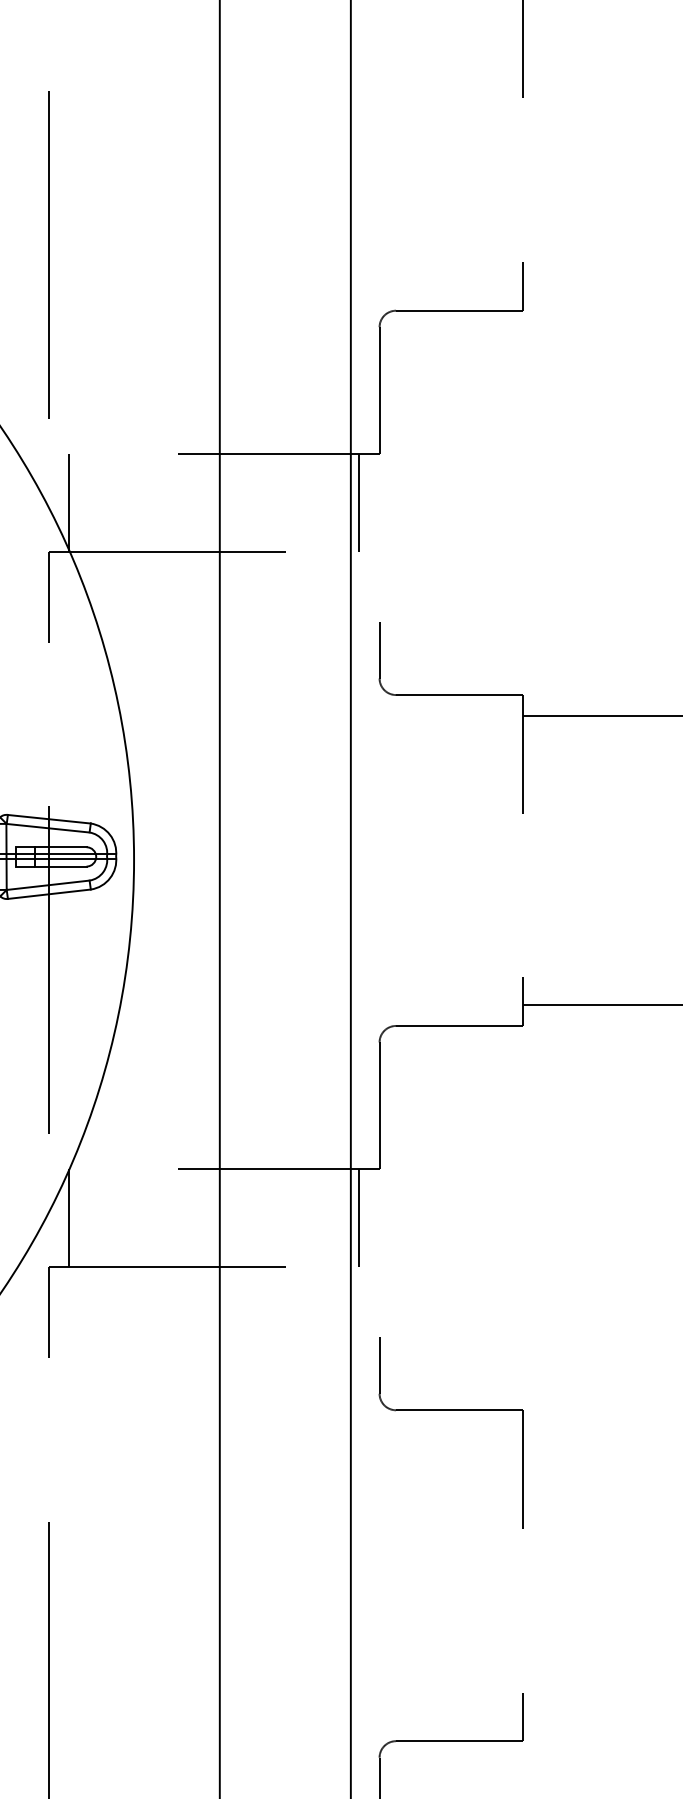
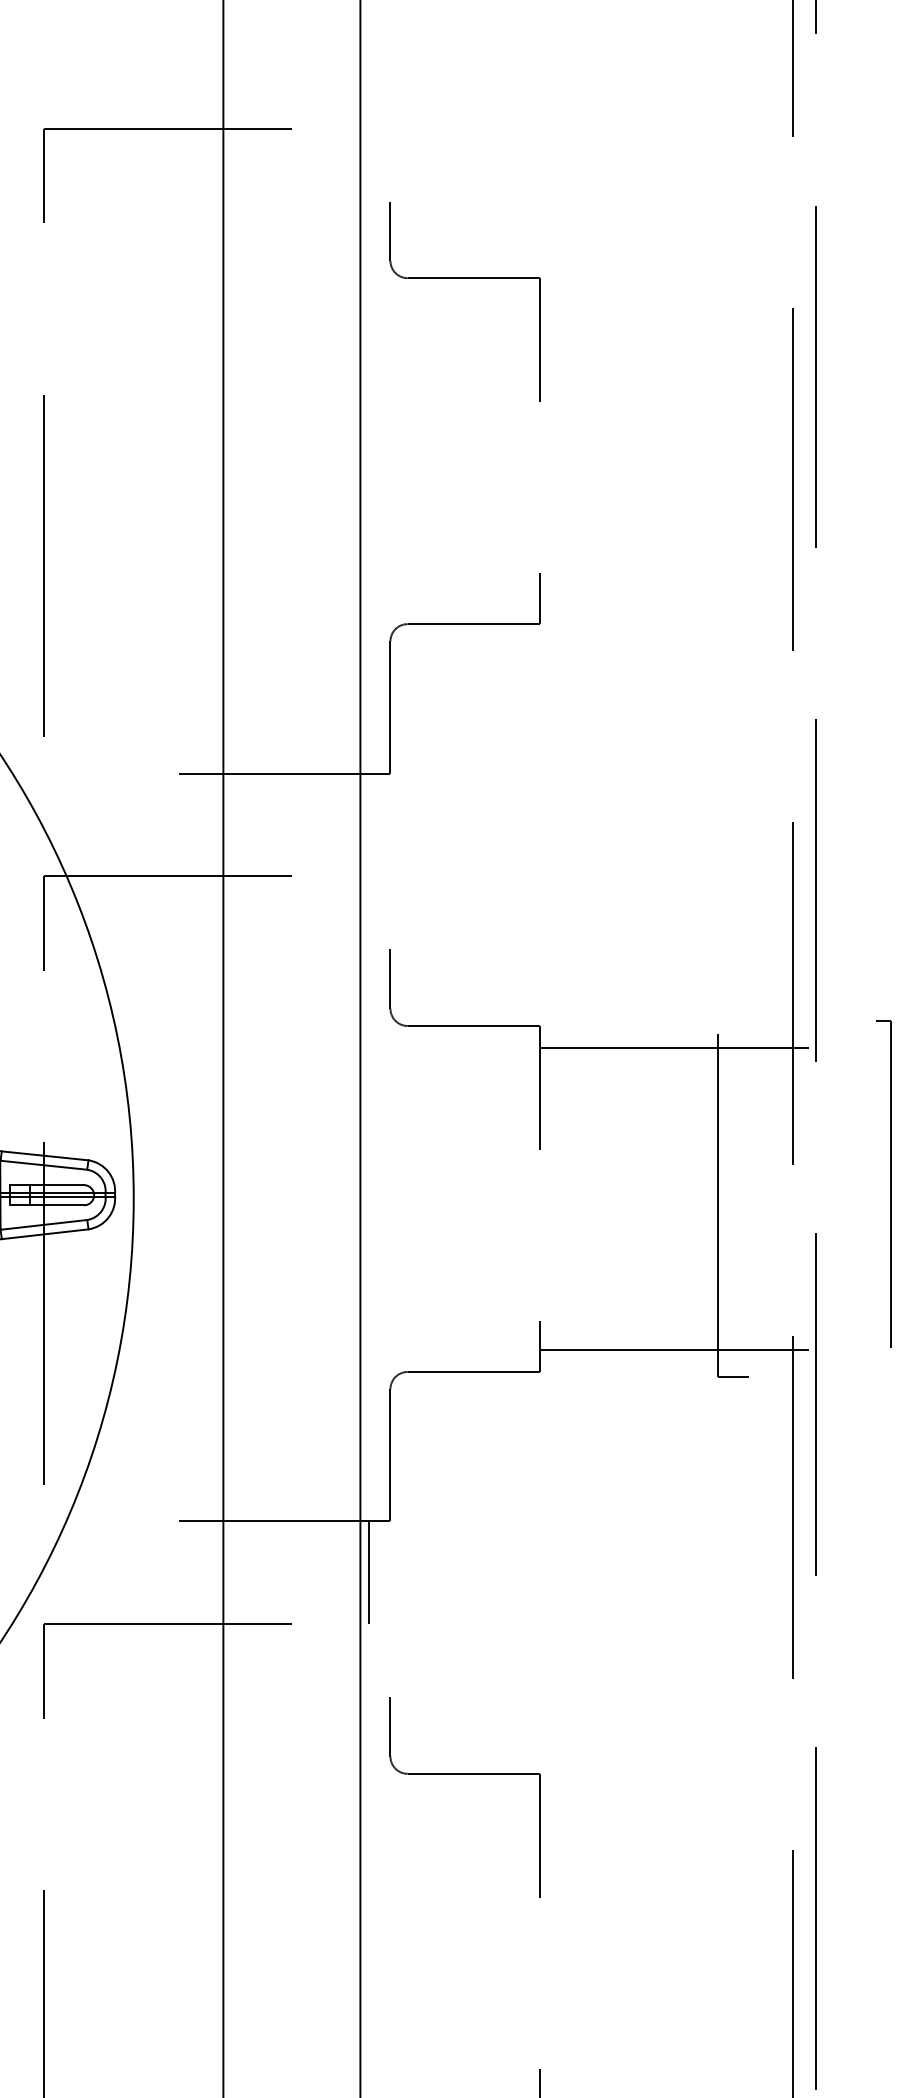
line: (69, 502) -> (66, 824), removed
line: (358, 502) -> (368, 824), removed
line: (69, 1217) -> (66, 1572), removed

